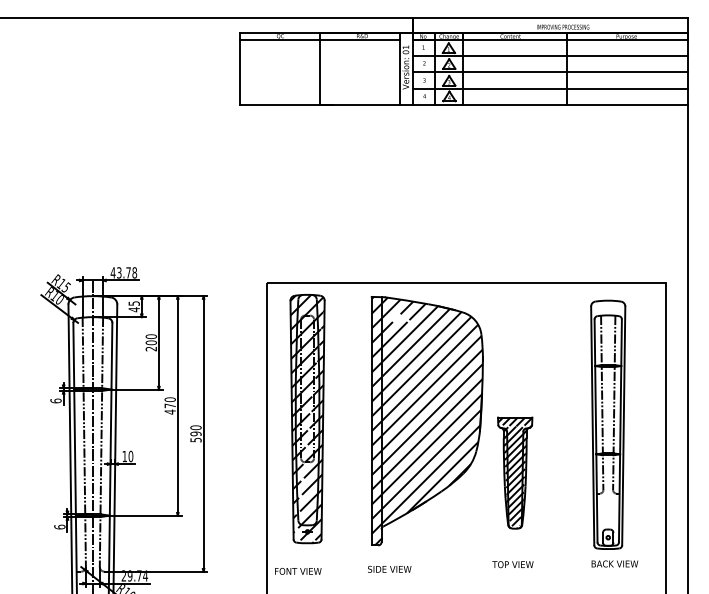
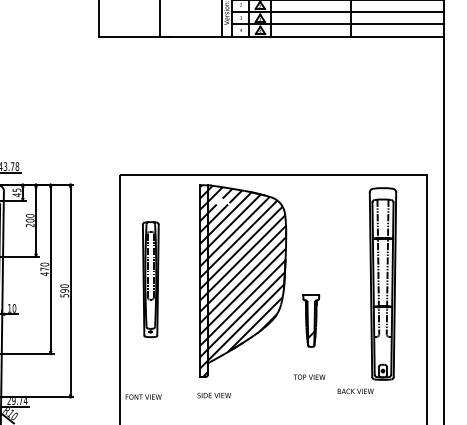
part: (307, 419) -> (150, 279), size x0.6
part: (515, 472) -> (311, 320), size x0.6
text: (614, 563) -> (355, 391), moved
text: (512, 564) -> (309, 377), moved

